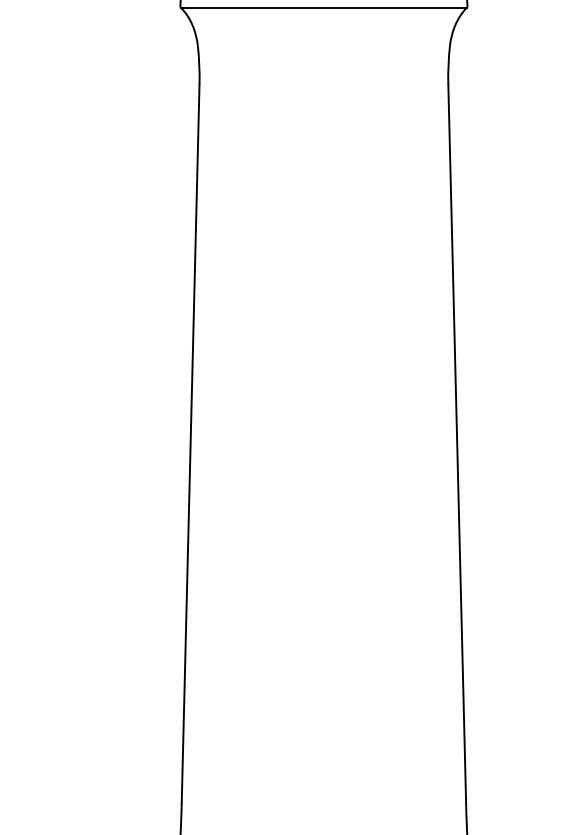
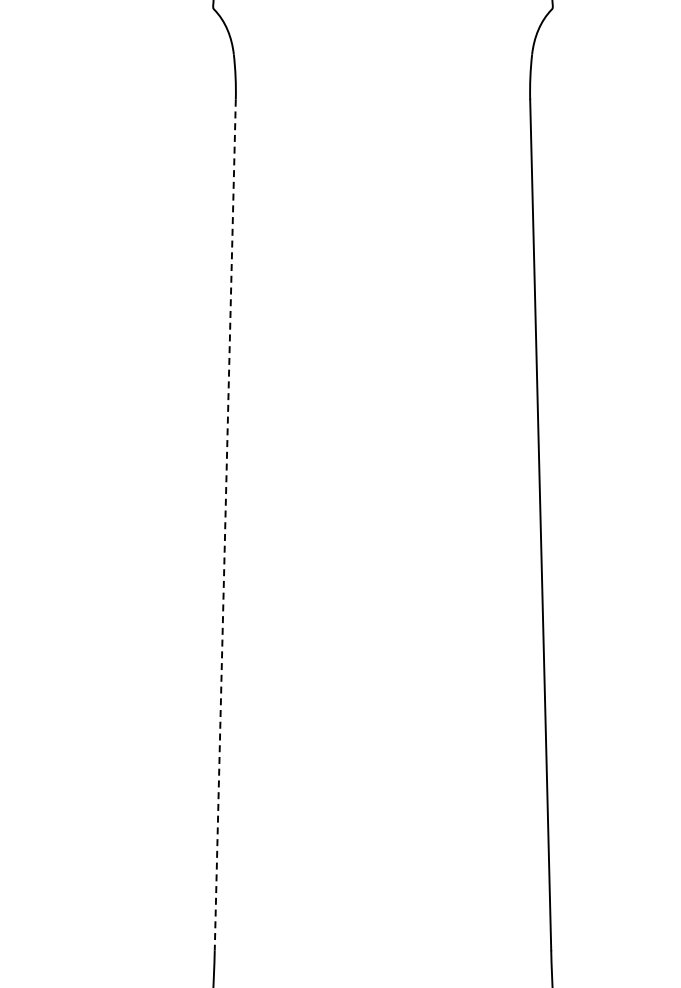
line: (323, 8) -> (382, 9), removed
line: (190, 444) -> (225, 525), solid -> dashed

